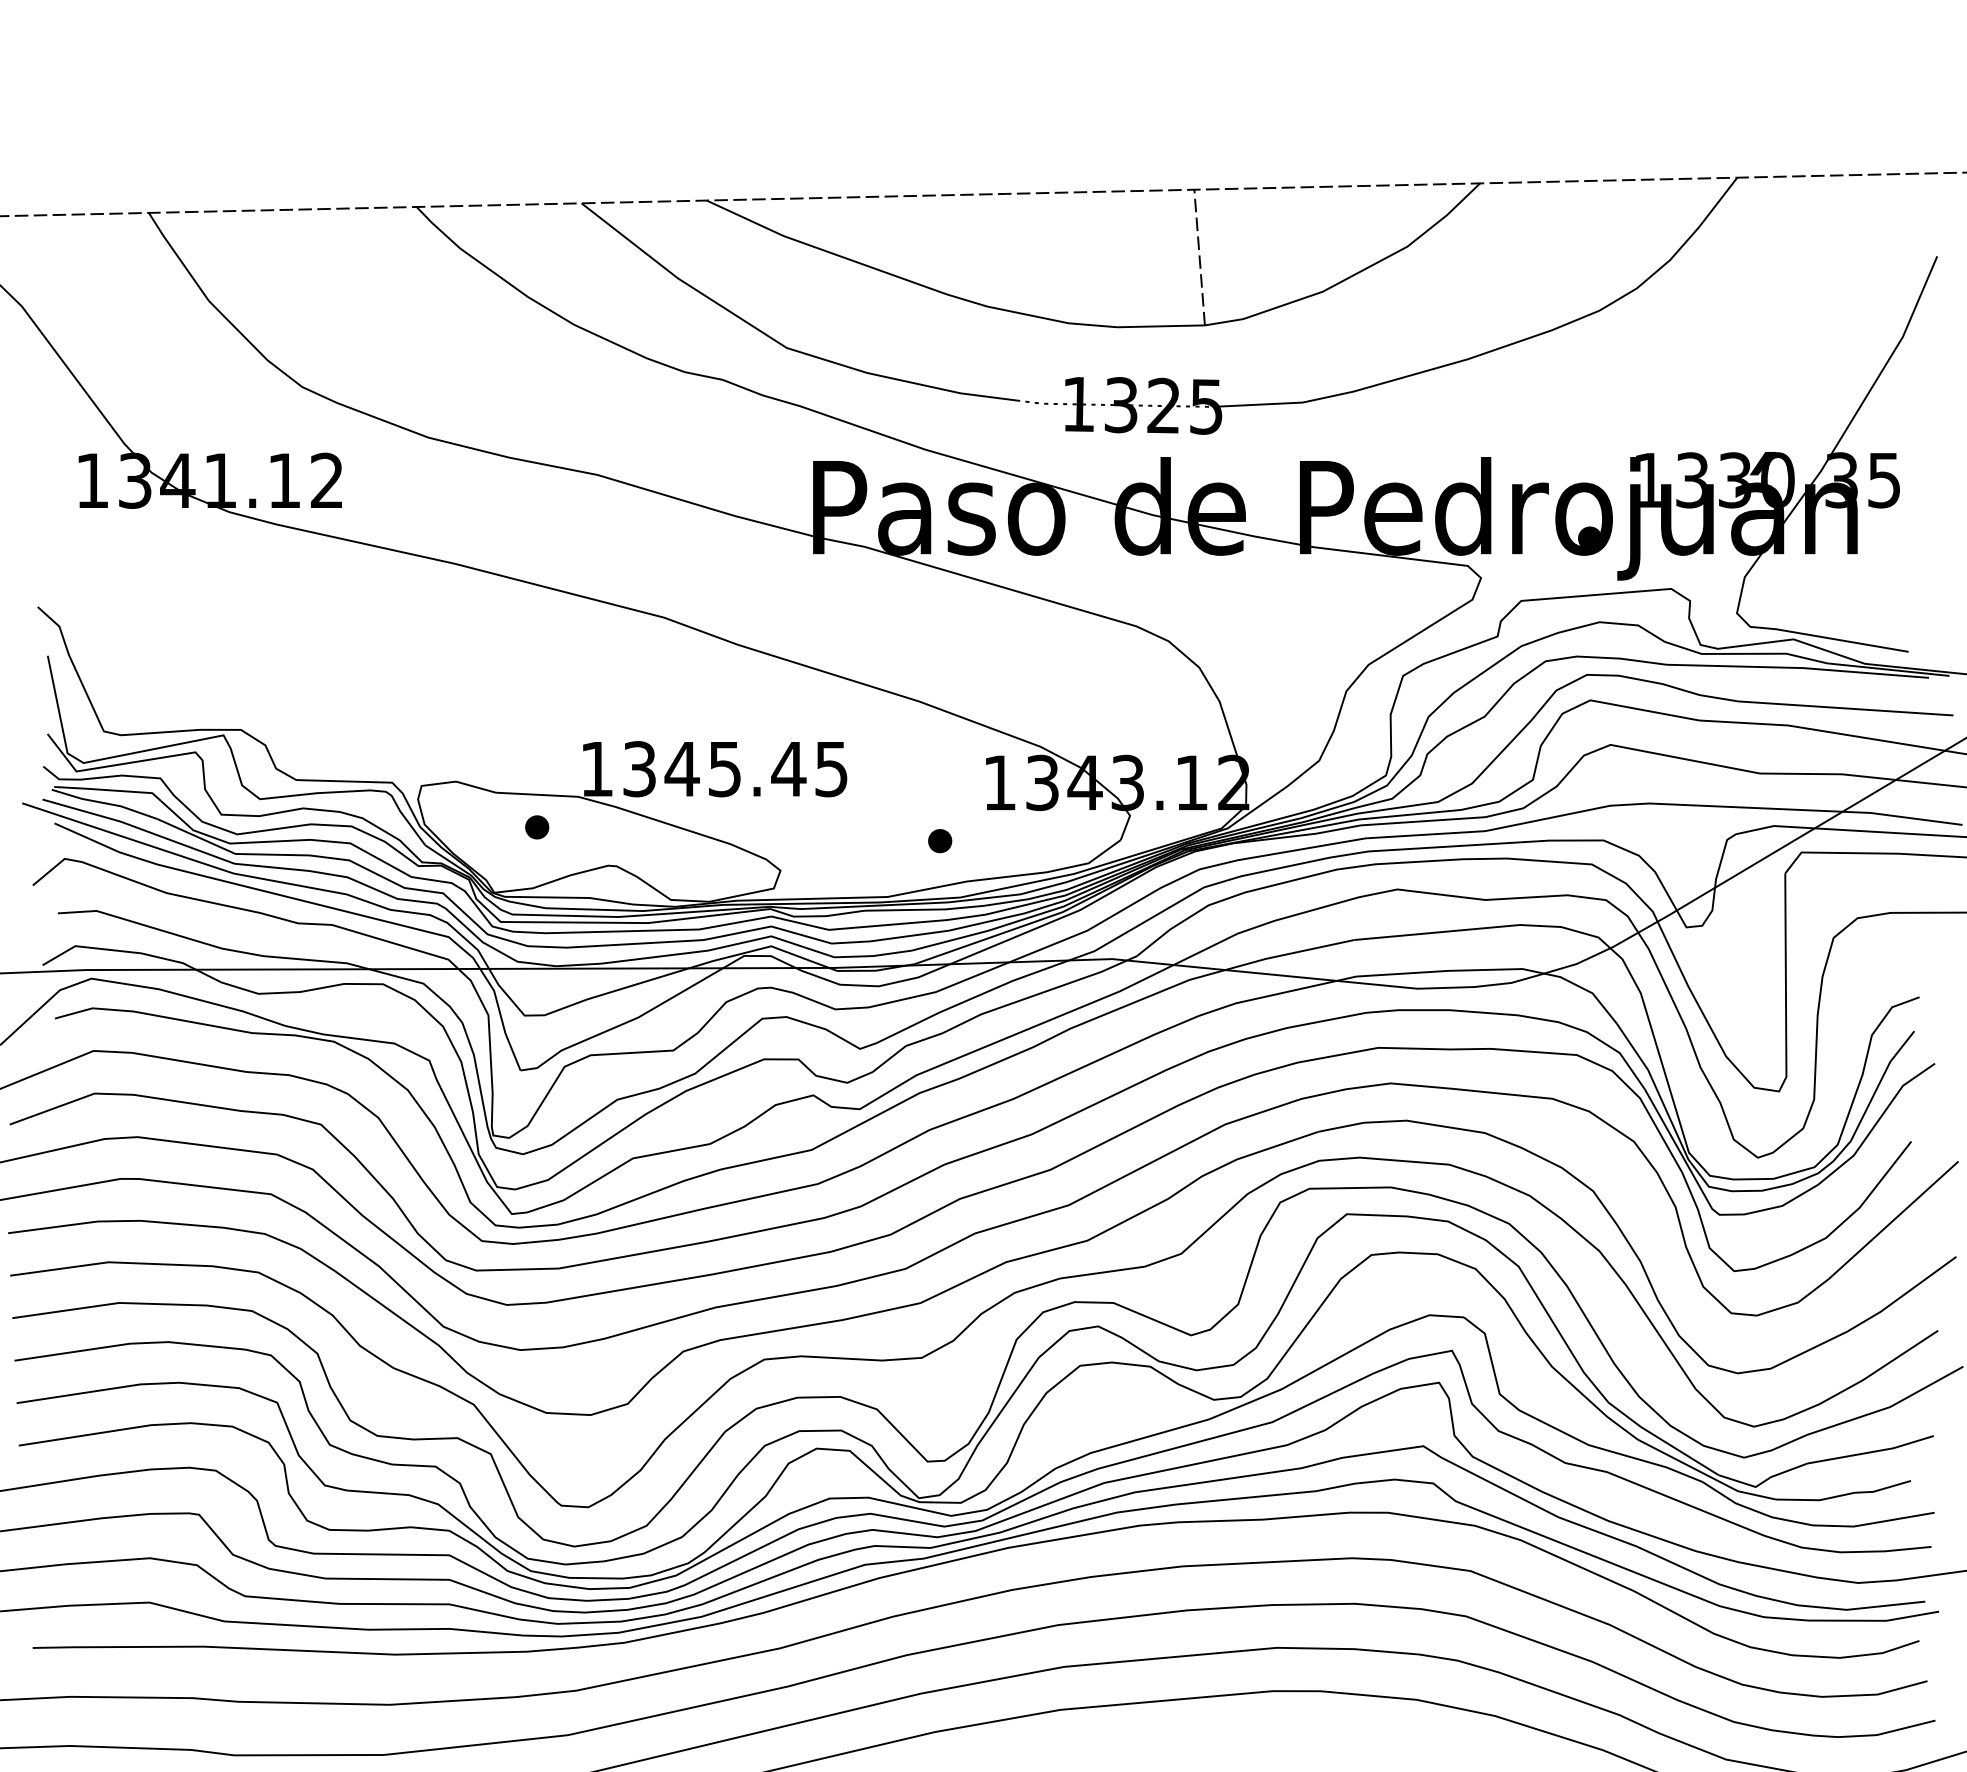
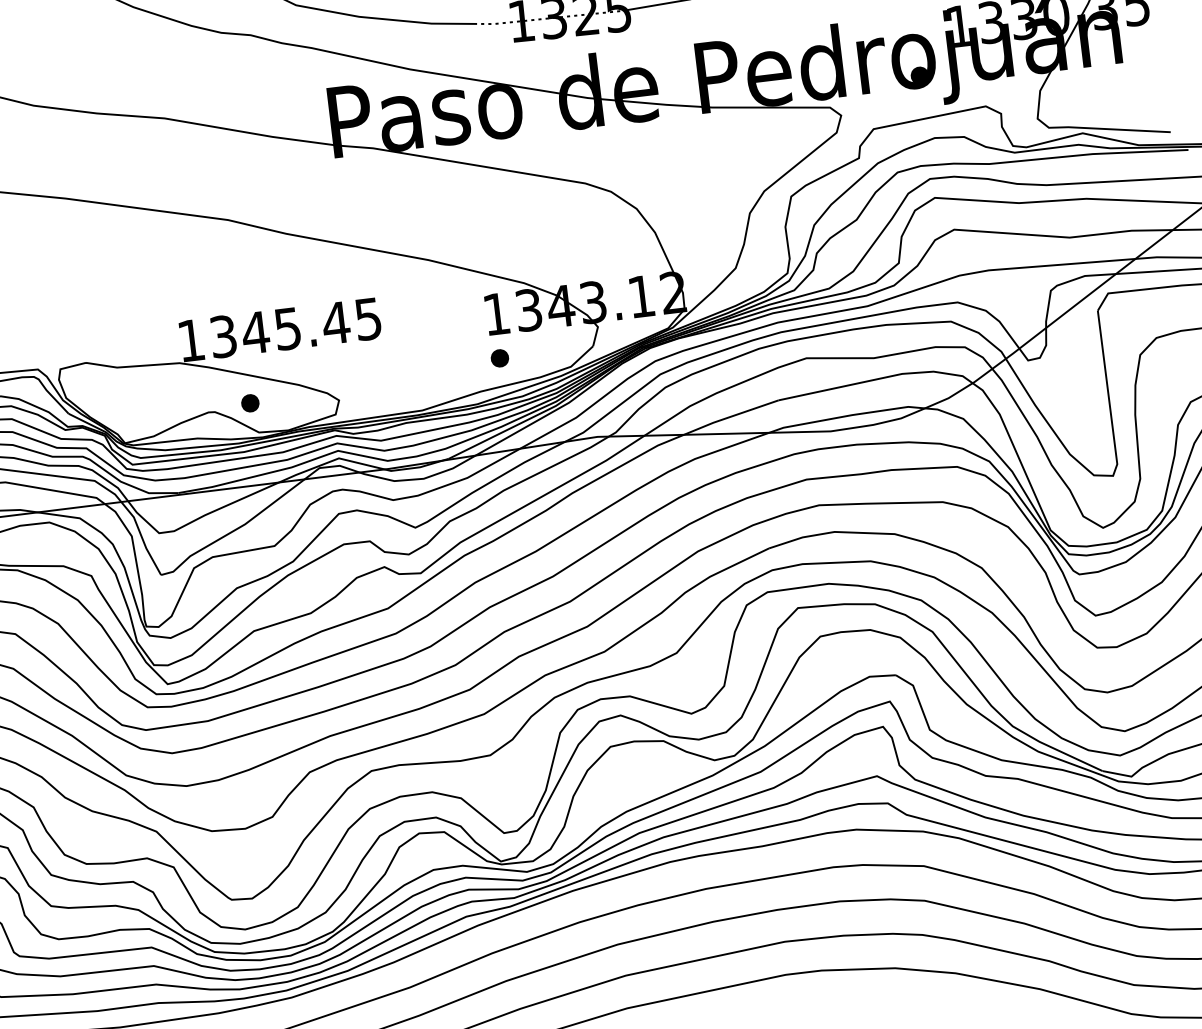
part: (537, 827) -> (250, 403), moved
part: (940, 841) -> (500, 358), moved

